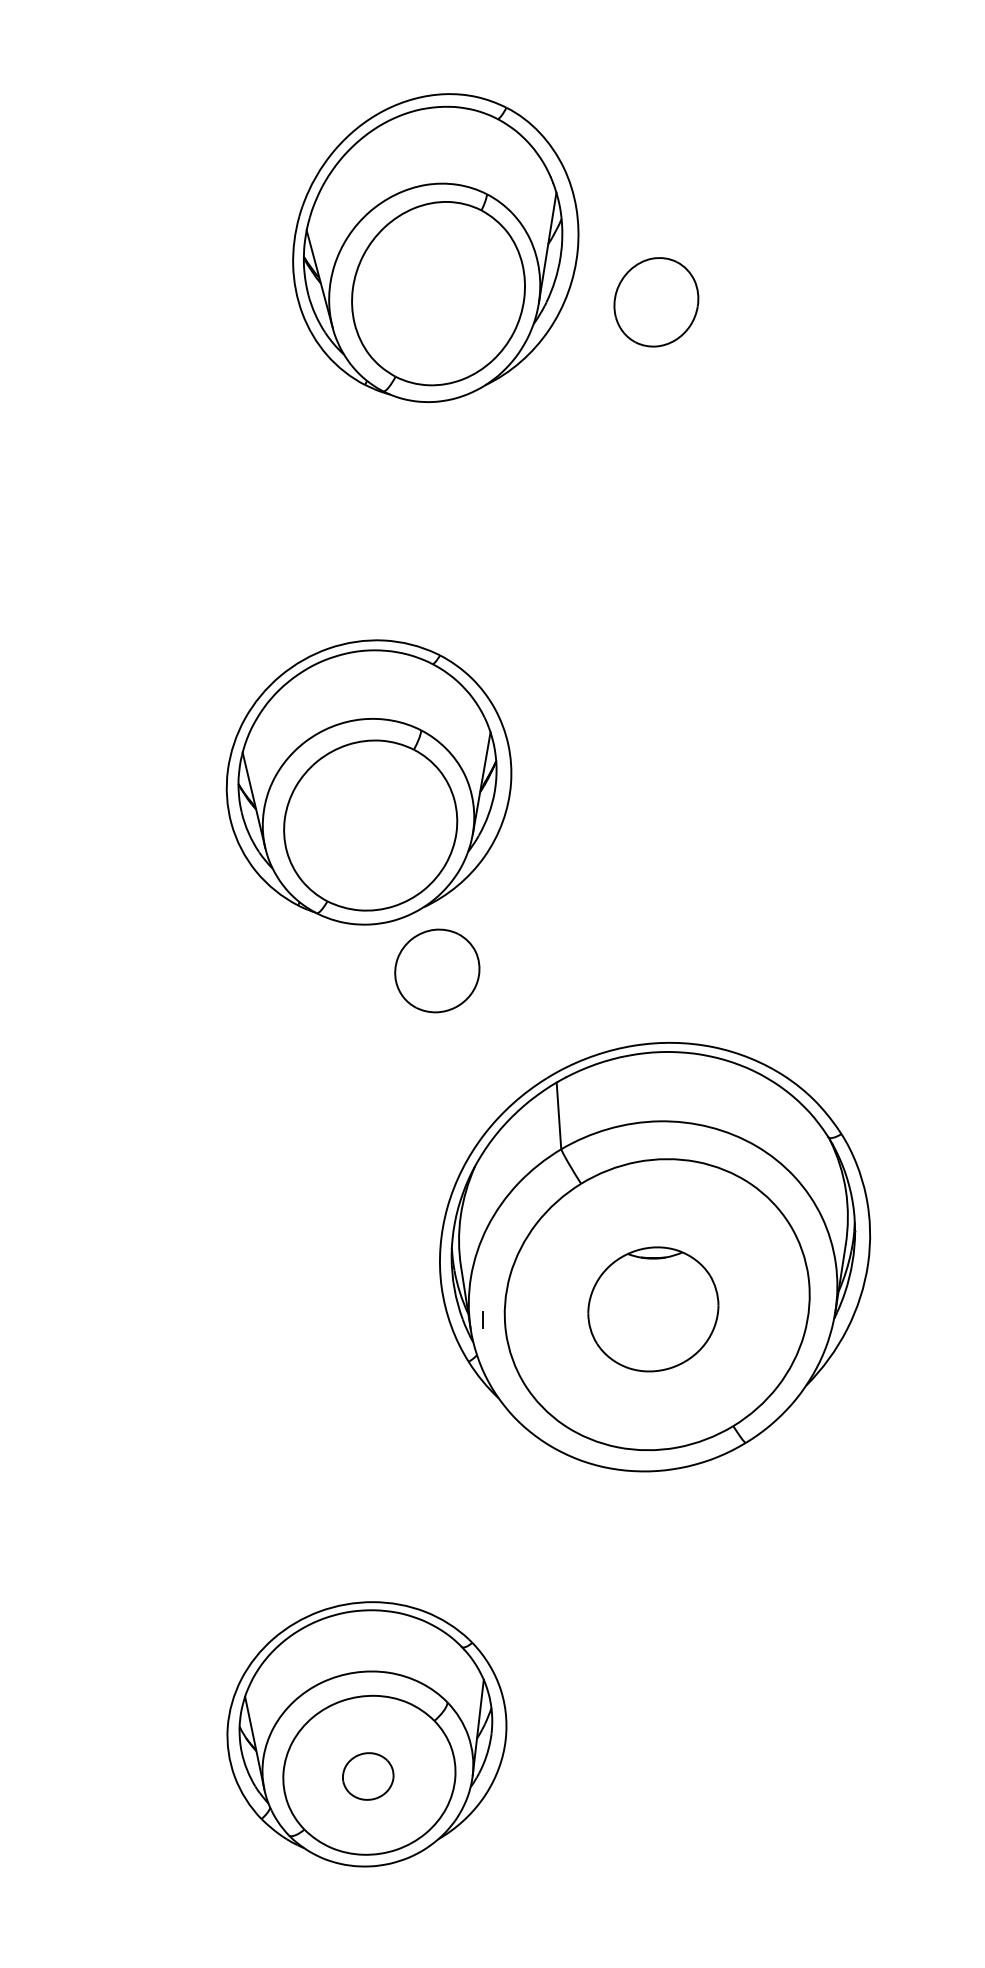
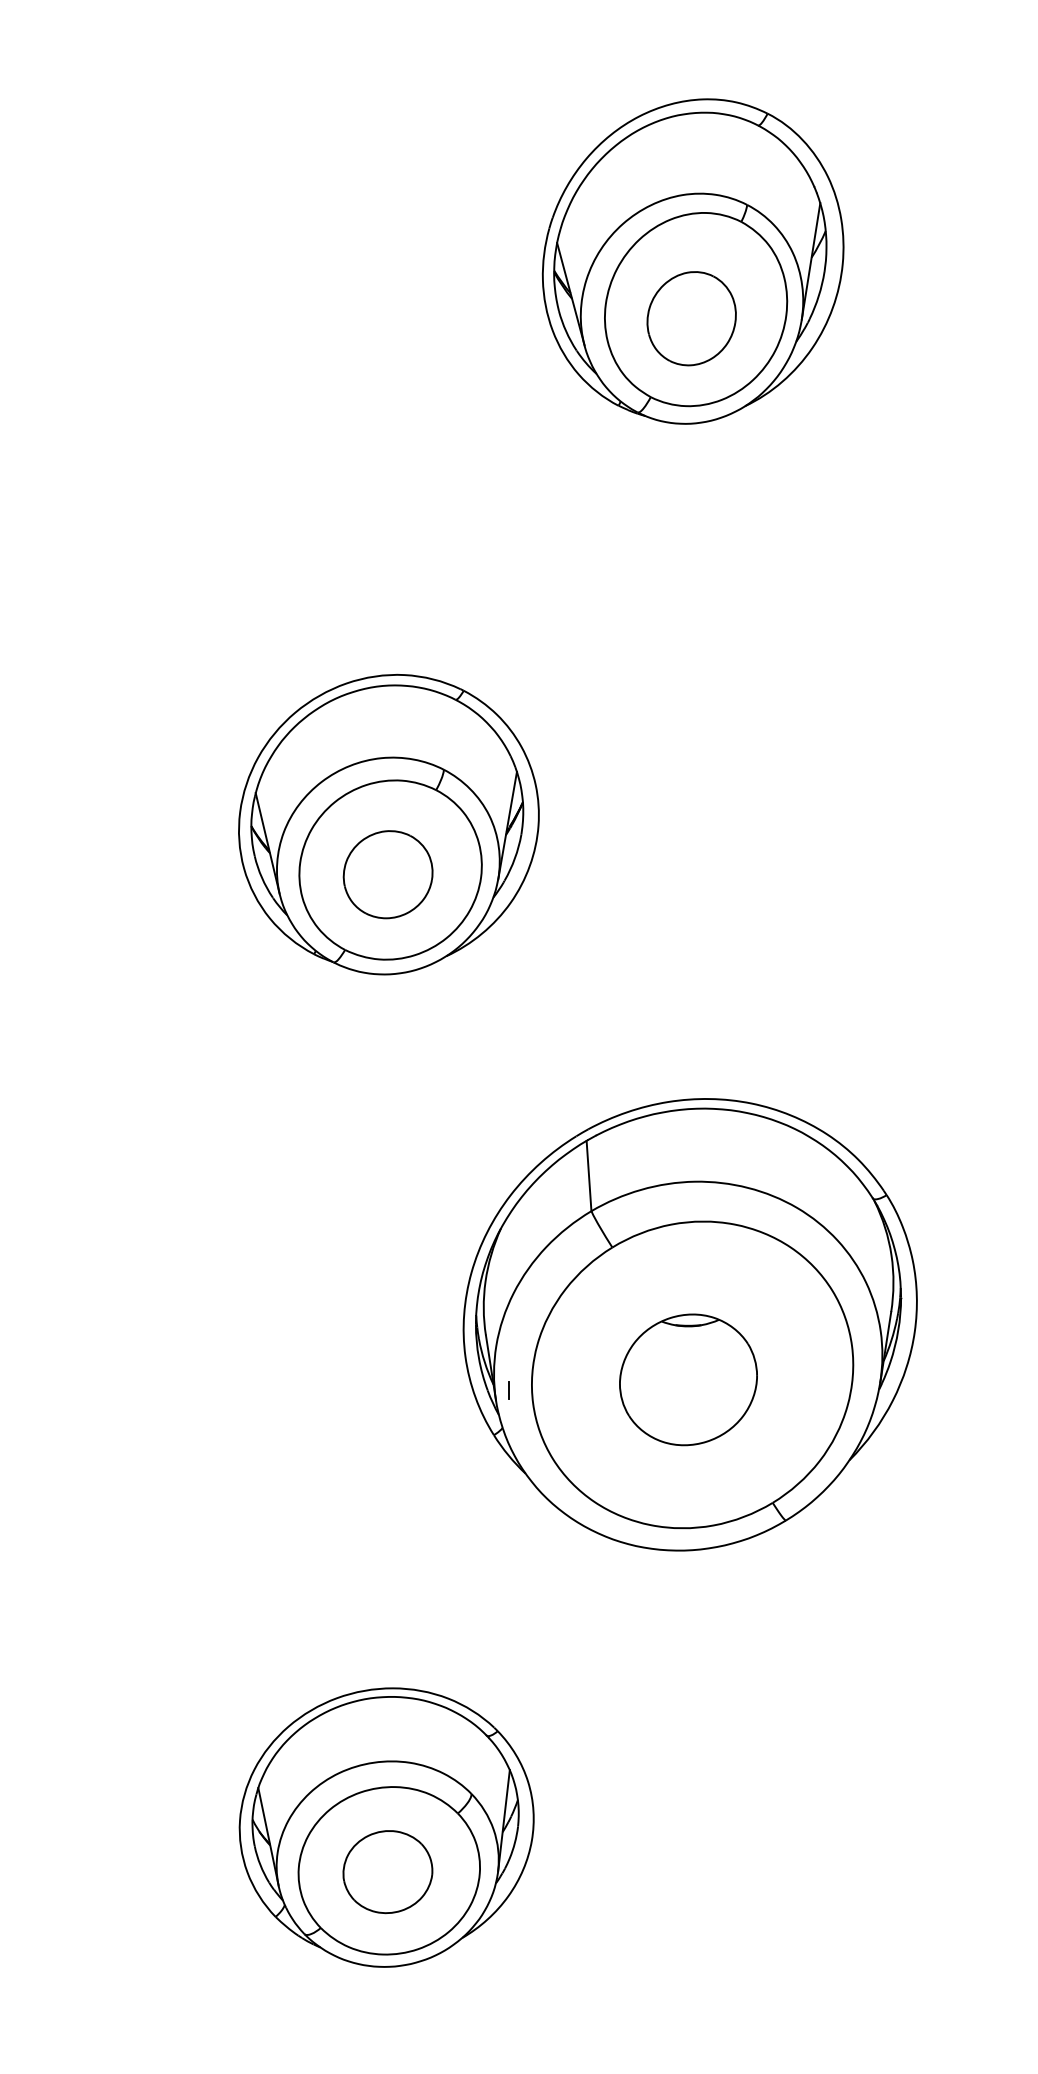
part: (435, 247) -> (692, 260), moved
part: (437, 970) -> (388, 874), moved
part: (368, 1776) -> (388, 1872), size x1.67

